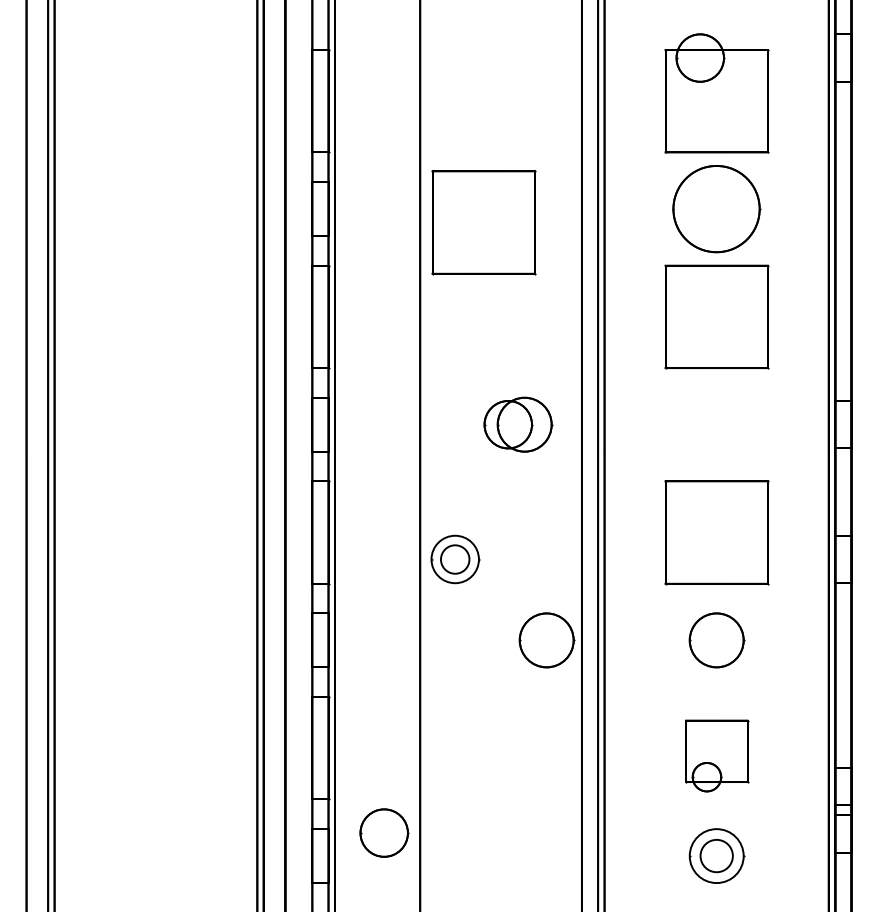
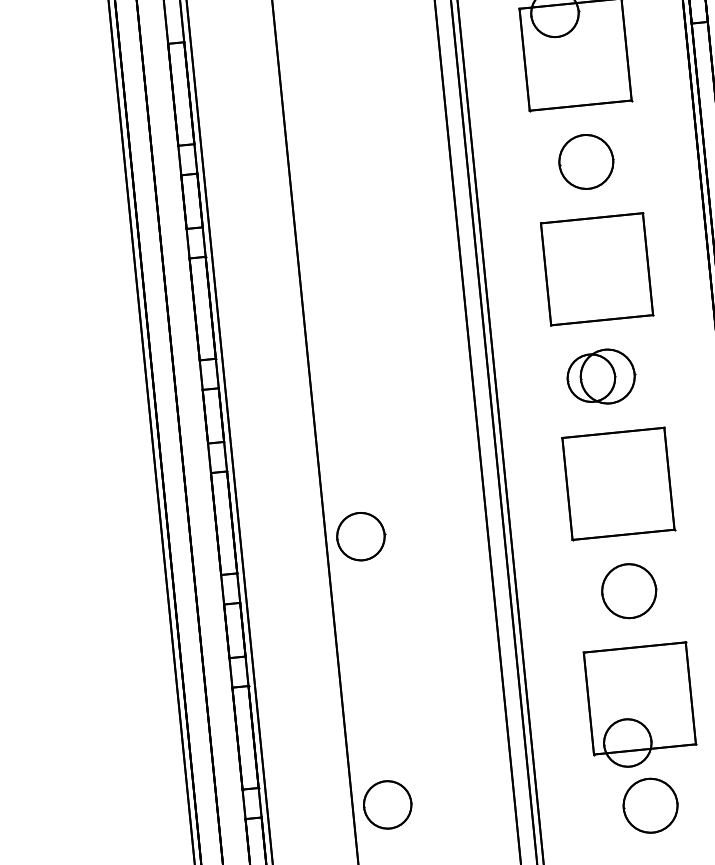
part: (716, 208) -> (586, 161), size x0.62
part: (483, 222) -> (355, 198), removed
part: (518, 424) -> (601, 376), moved
circle: (454, 559) -> (360, 536), size x1.67
part: (546, 640) -> (459, 608), removed
part: (716, 755) -> (640, 705), size x1.67
part: (384, 832) -> (387, 804), moved
circle: (716, 856) -> (650, 806), size x1.67

